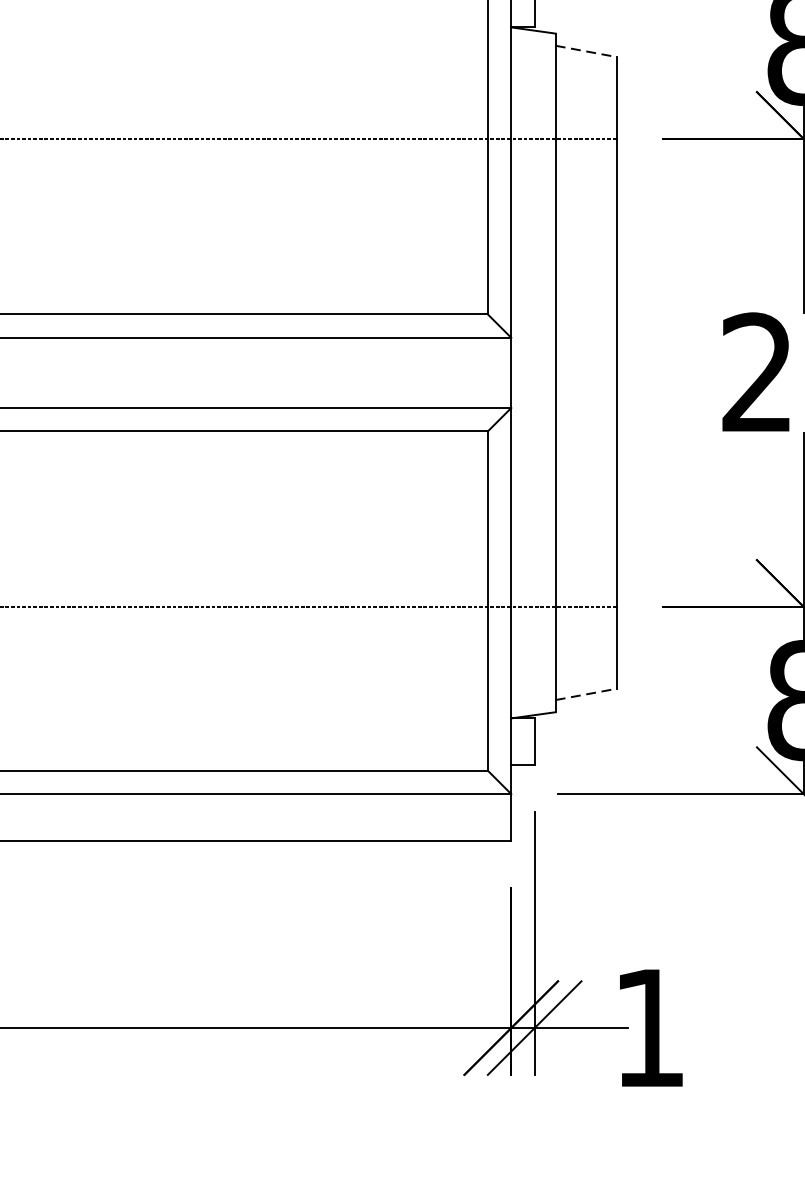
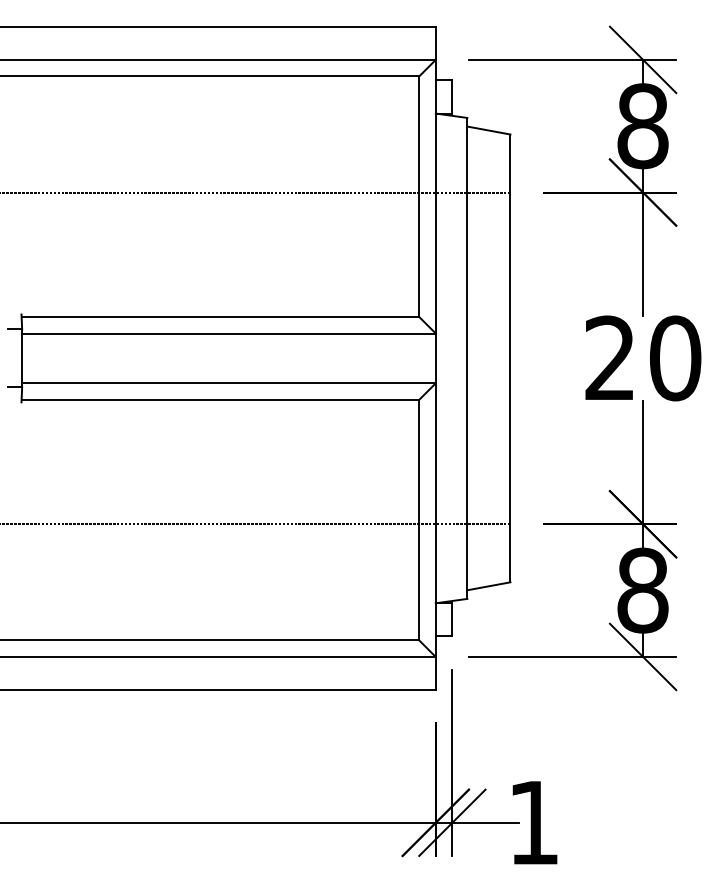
line: (585, 51) -> (488, 130), dashed -> solid
line: (585, 694) -> (488, 586), dashed -> solid

